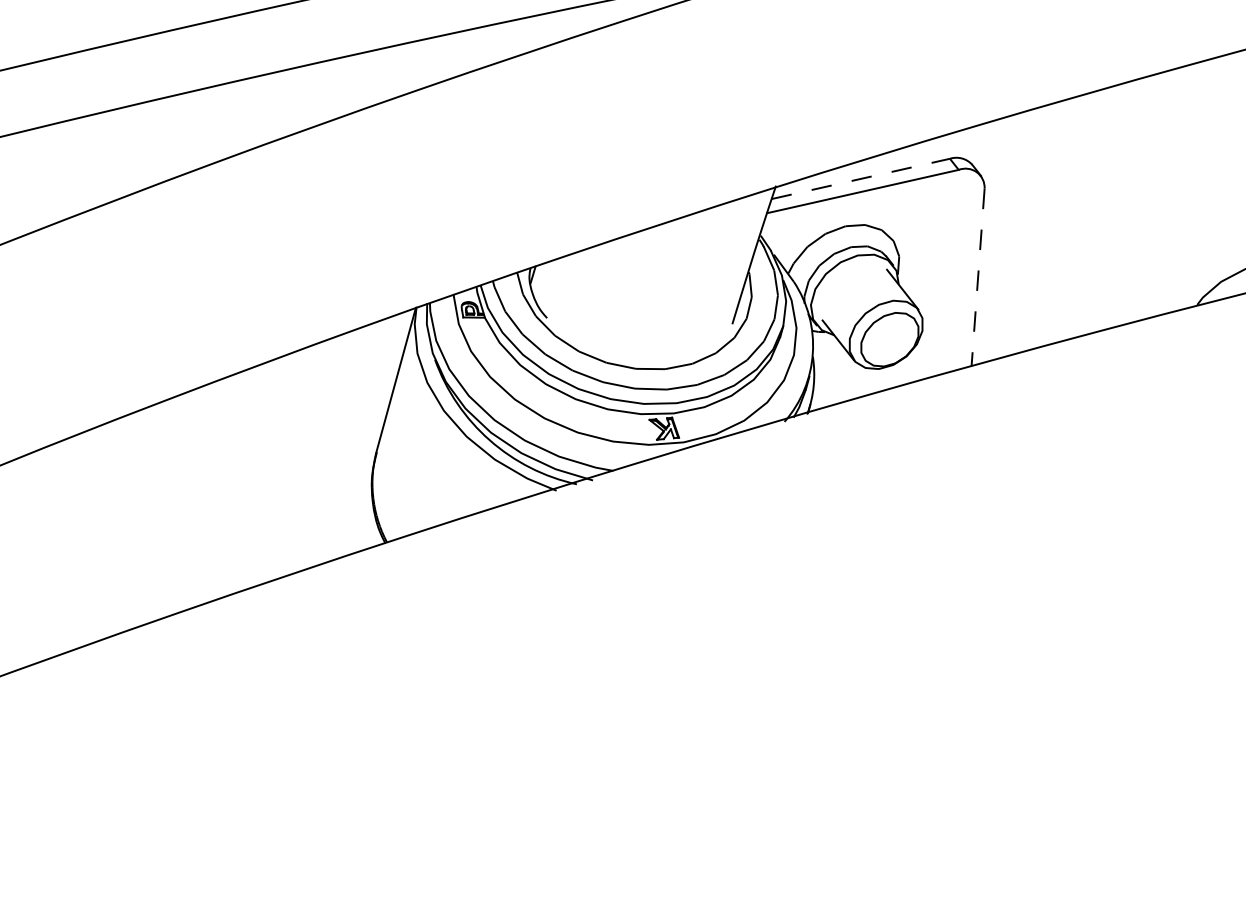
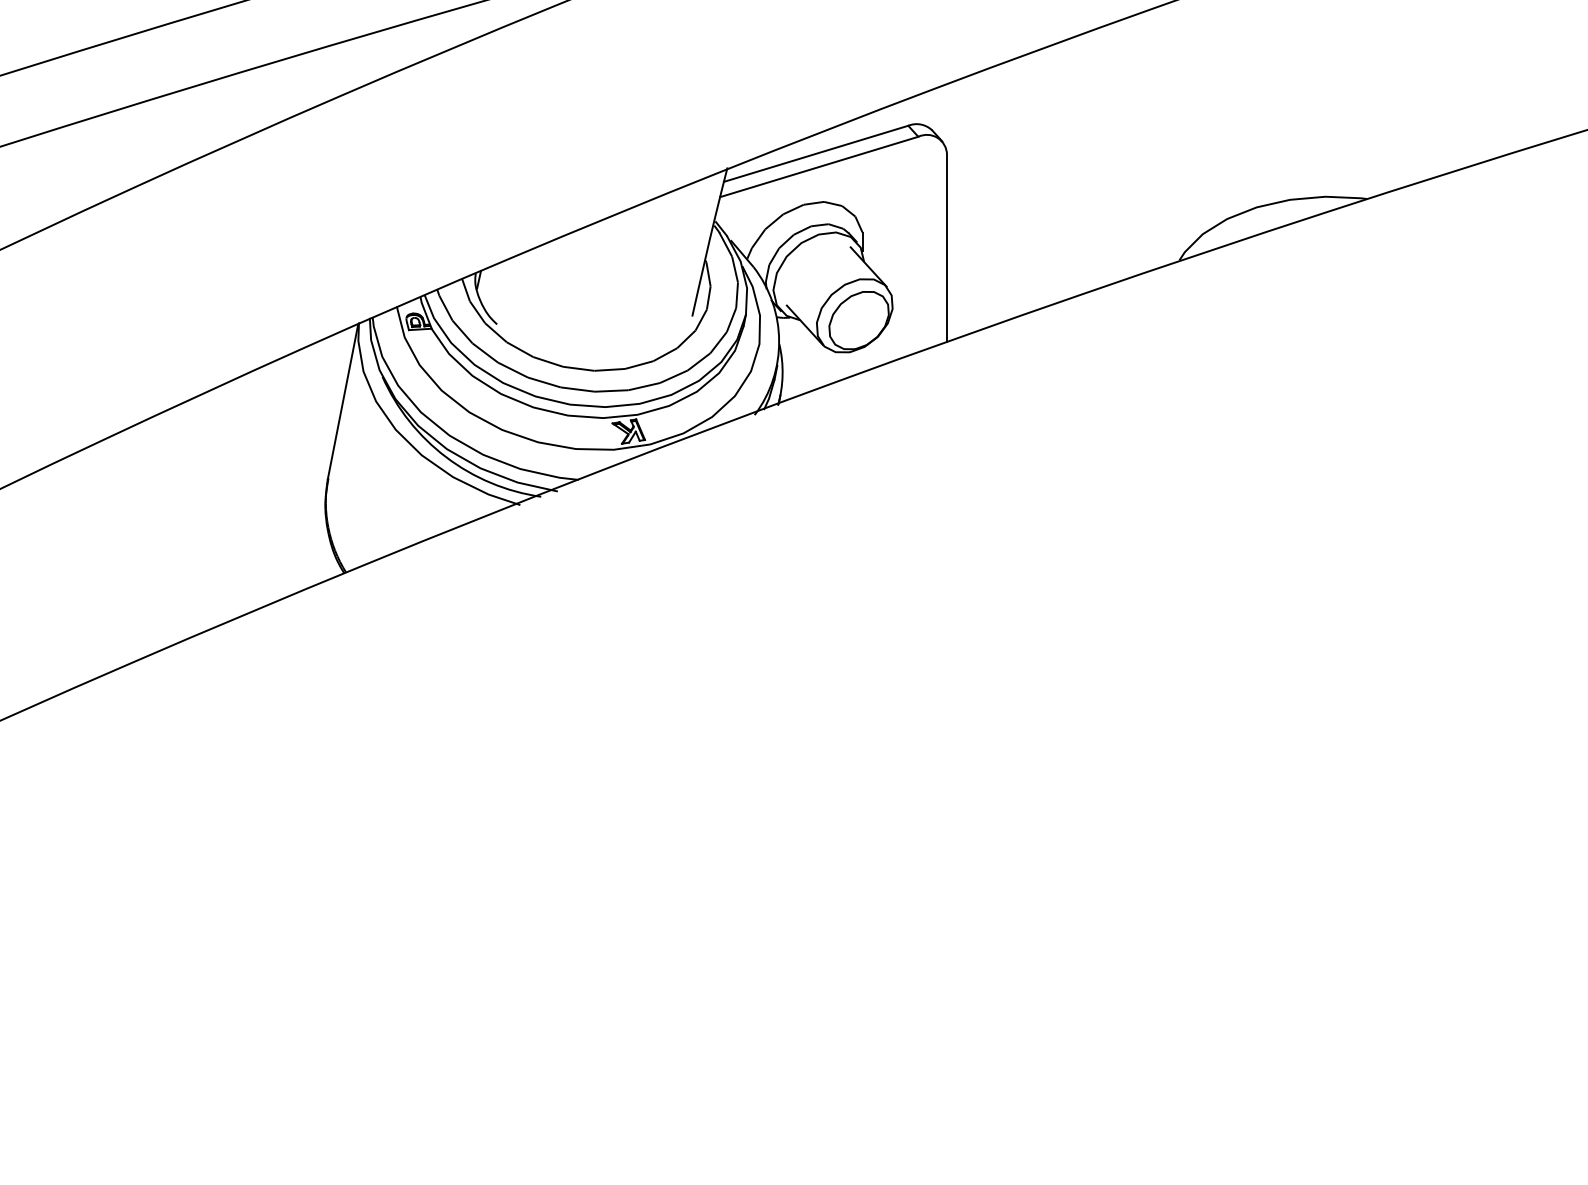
line: (861, 178) -> (816, 153), dashed -> solid
line: (978, 277) -> (947, 248), dashed -> solid

